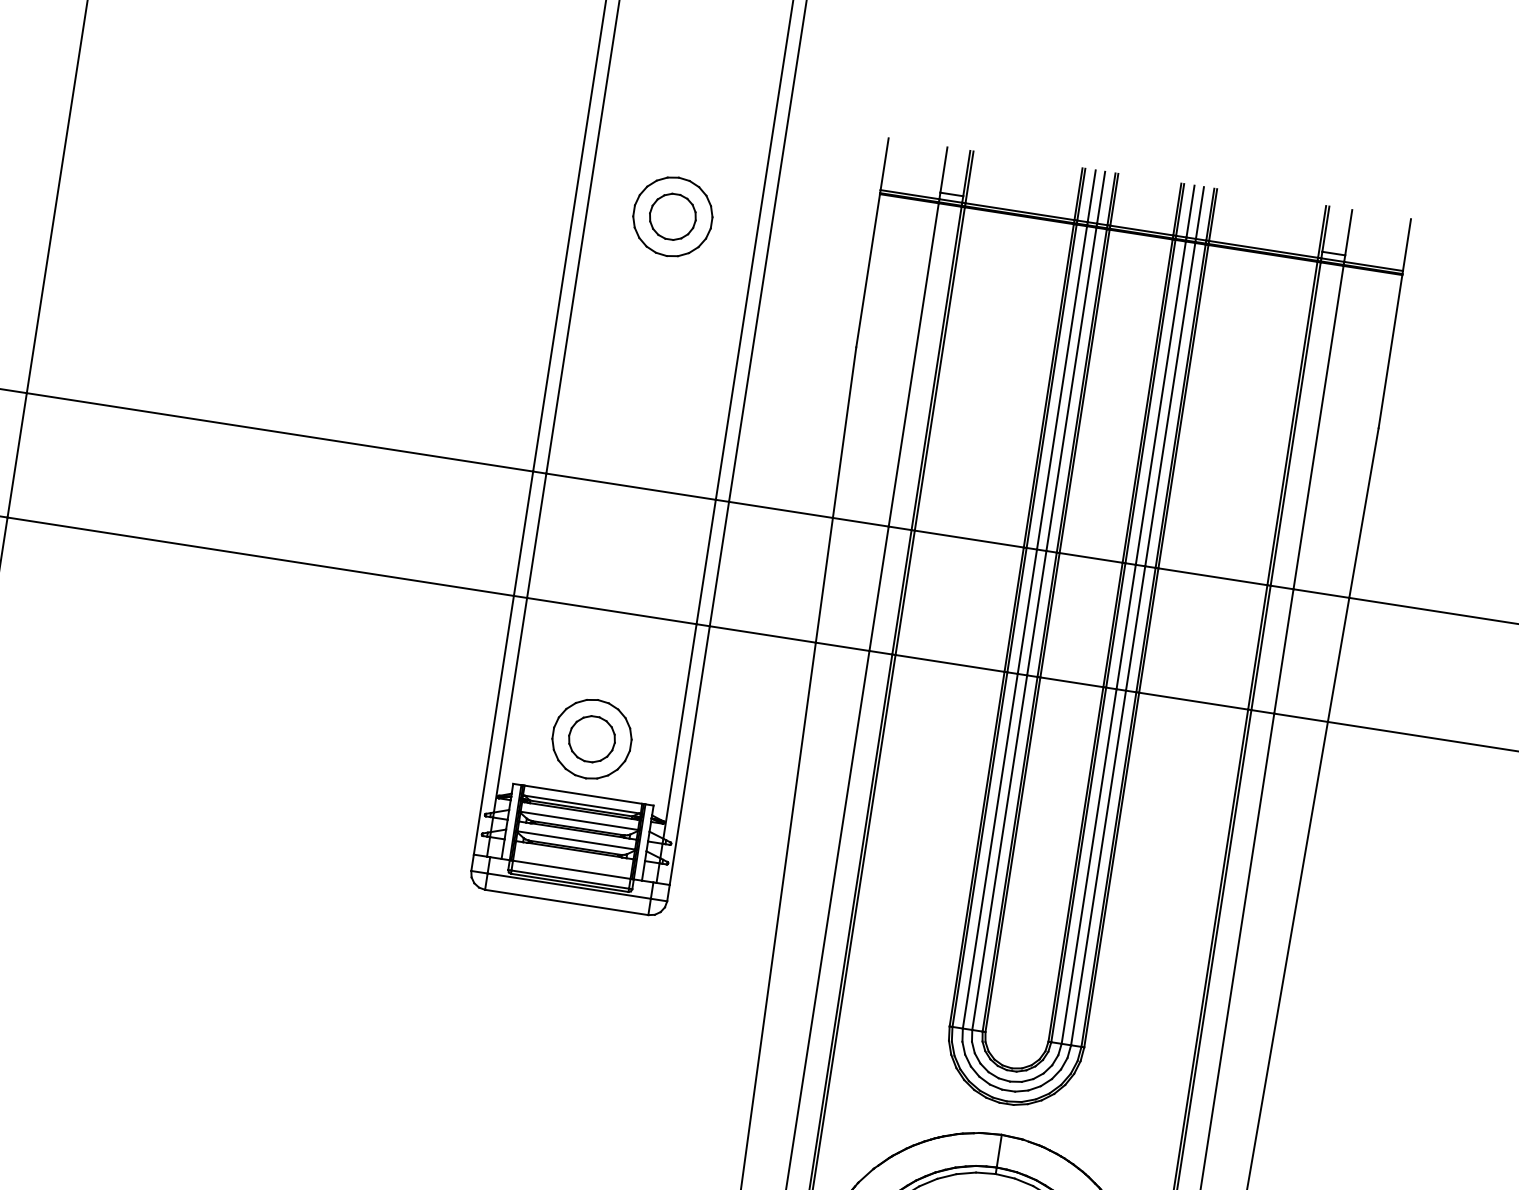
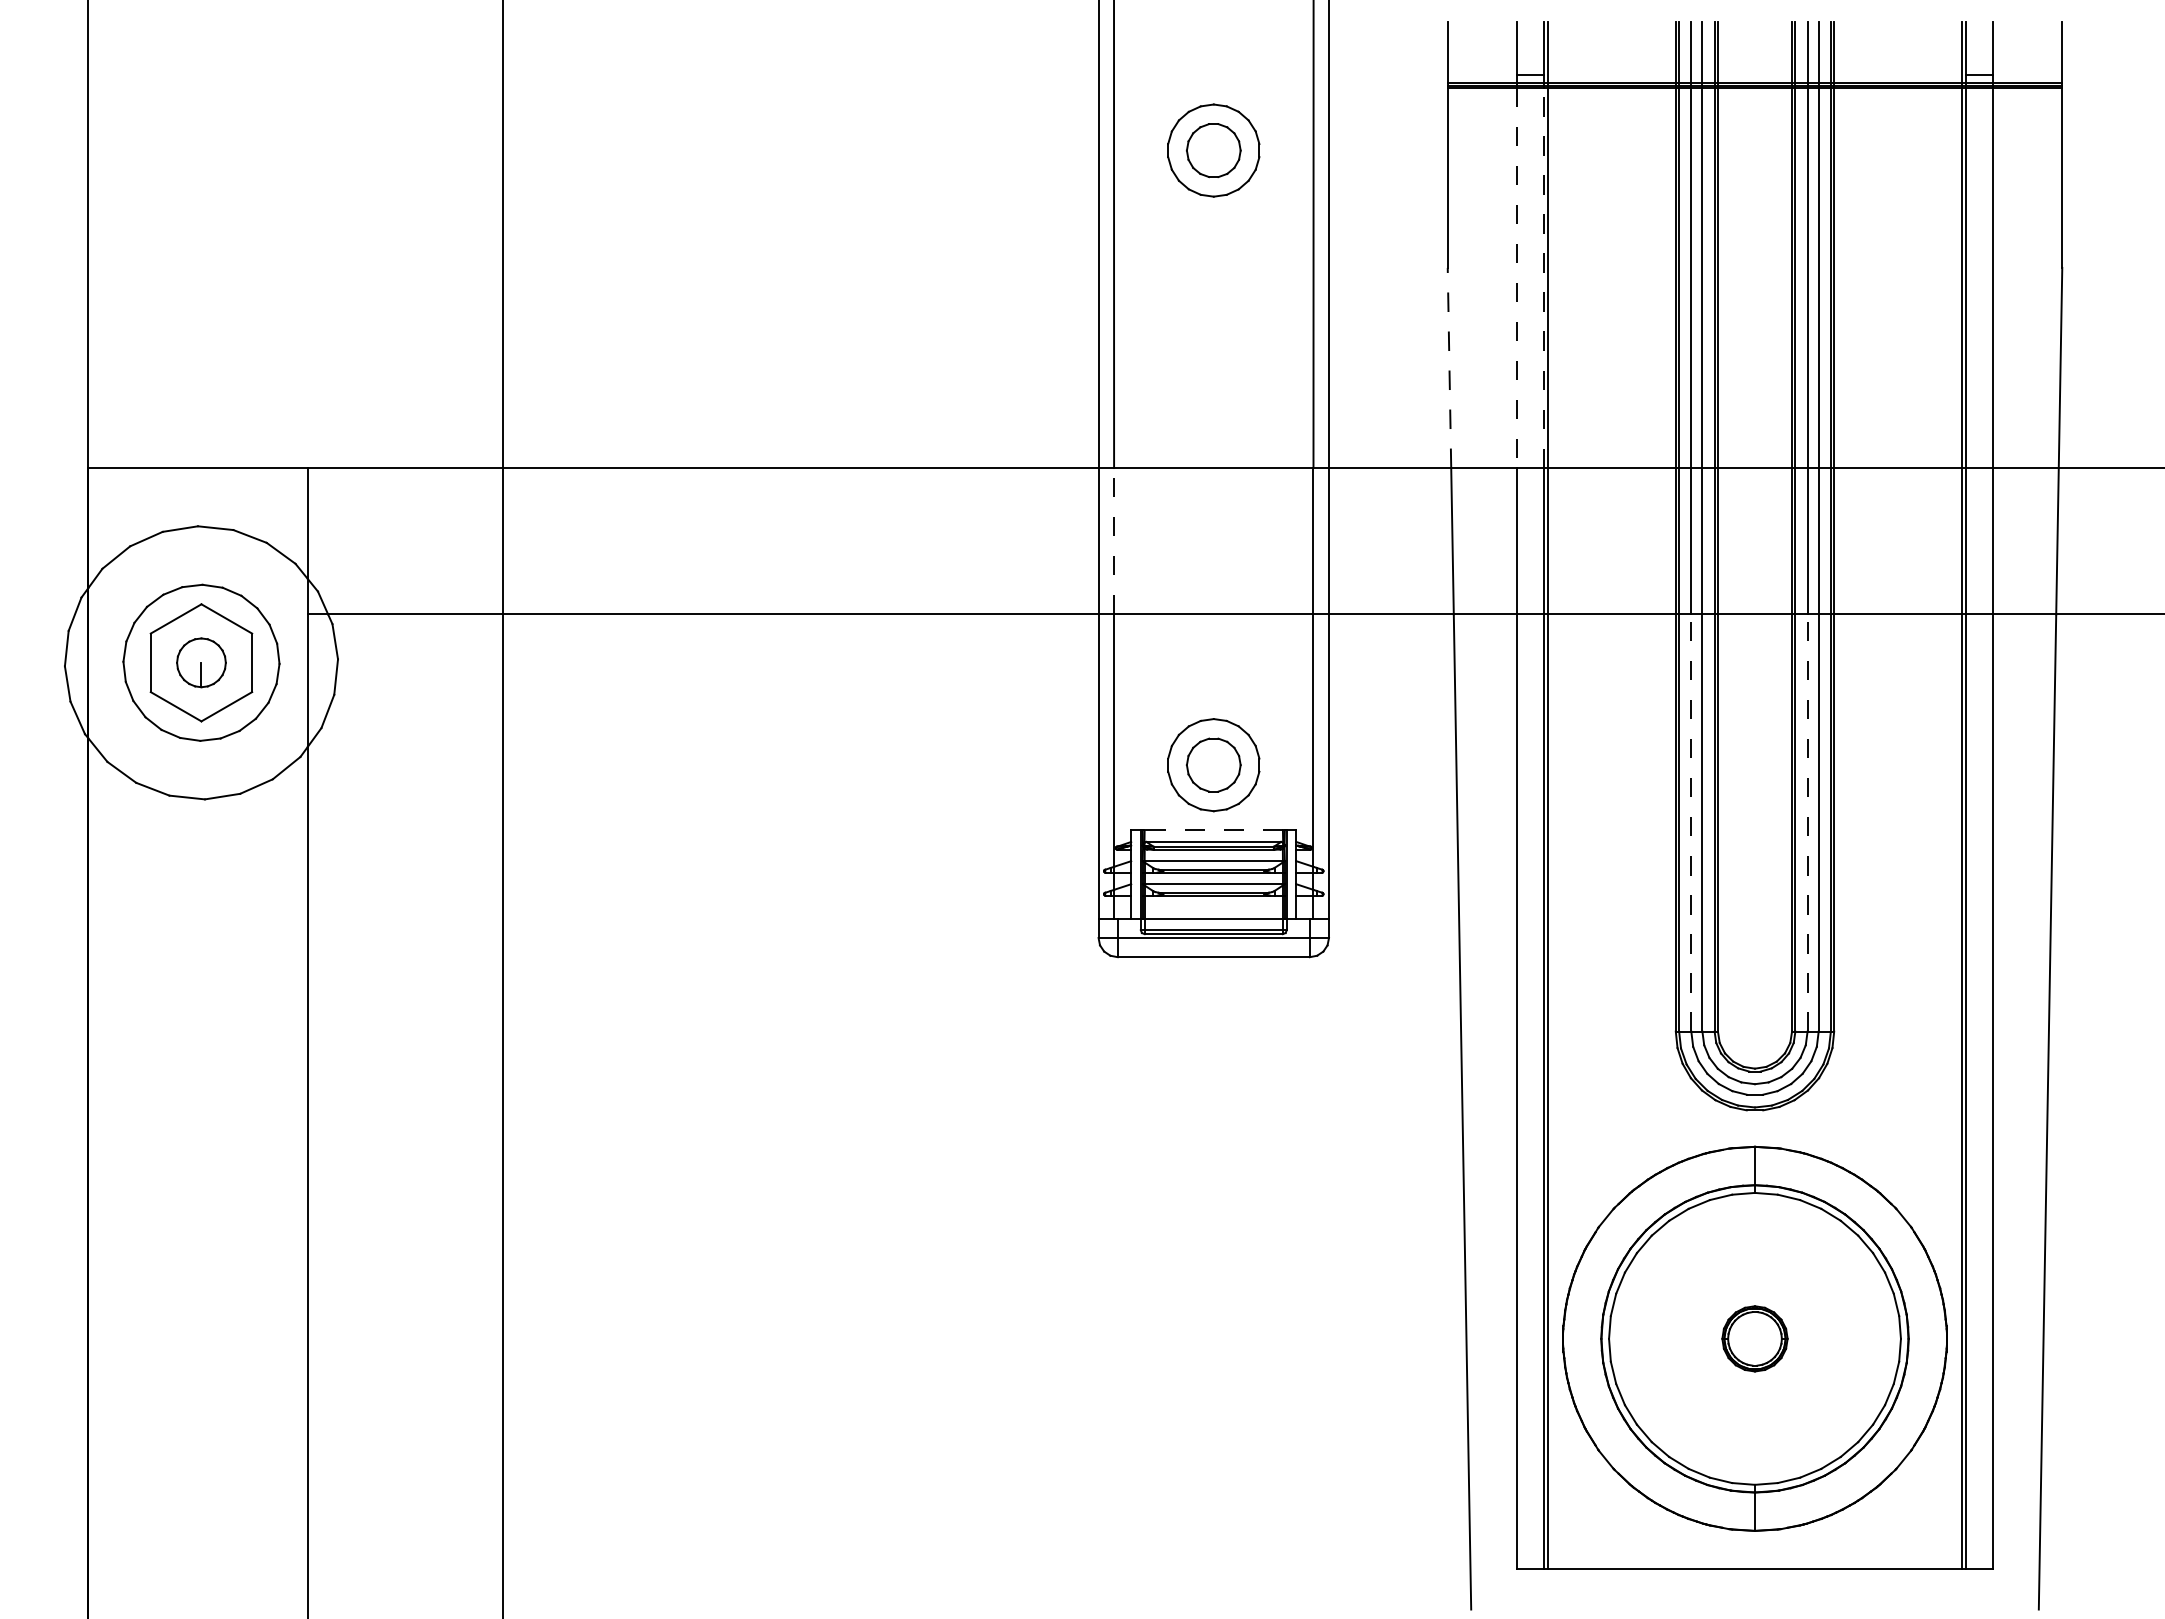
line: (913, 365) -> (1516, 278), solid -> dashed
line: (936, 368) -> (1543, 277), solid -> dashed
line: (844, 432) -> (1449, 367), solid -> dashed
line: (537, 535) -> (1114, 540), solid -> dashed
line: (583, 794) -> (1213, 830), solid -> dashed
line: (990, 851) -> (1691, 823), solid -> dashed
line: (1088, 866) -> (1807, 823), solid -> dashed

